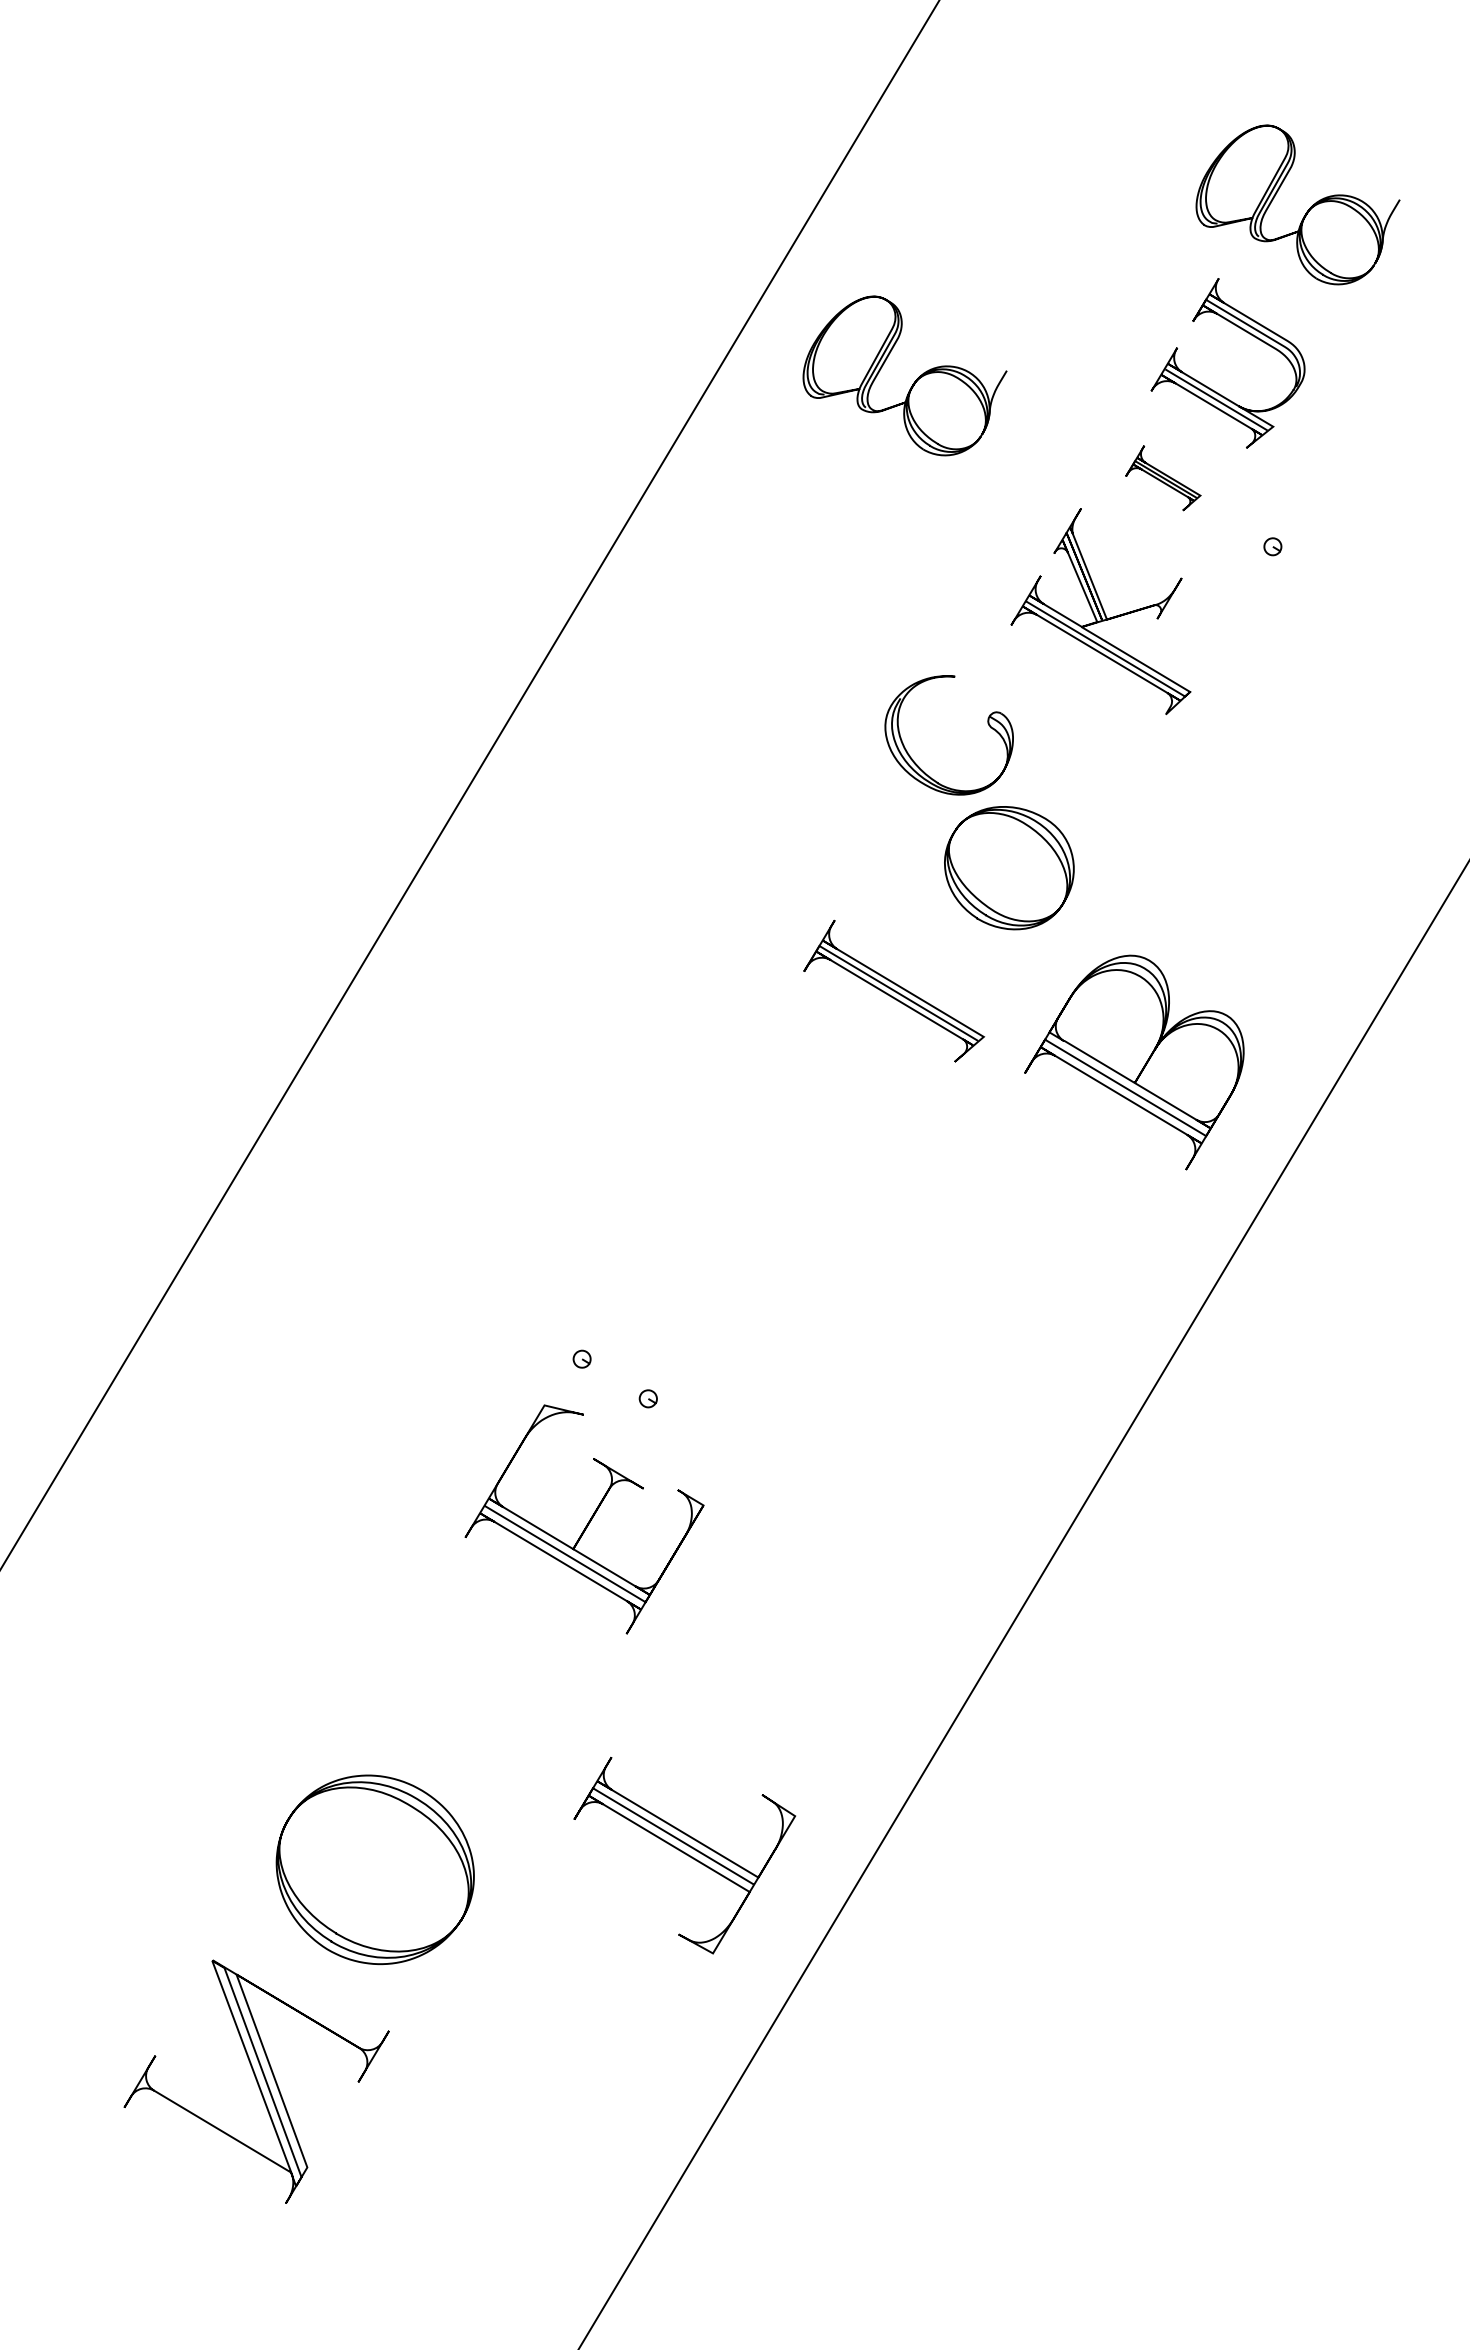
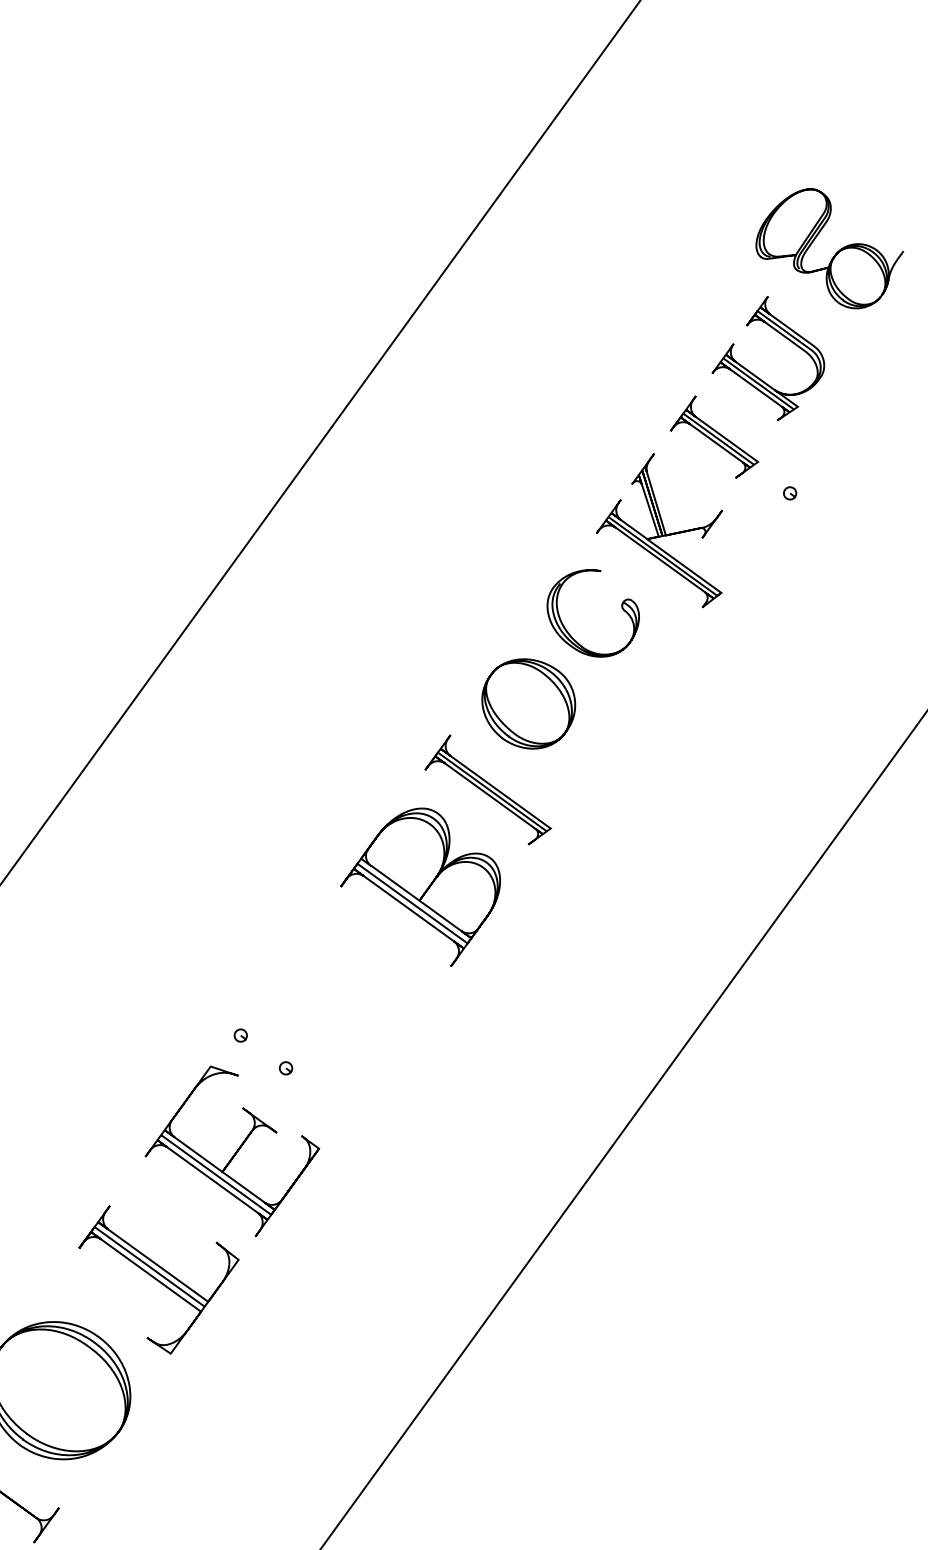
part: (913, 382) -> (541, 352), removed
part: (1163, 477) -> (715, 436), size x1.67
part: (987, 723) -> (621, 607), moved
curve: (981, 900) -> (506, 725), moved
curve: (1142, 1067) -> (425, 889), moved
curve: (684, 1854) -> (156, 1280), moved

